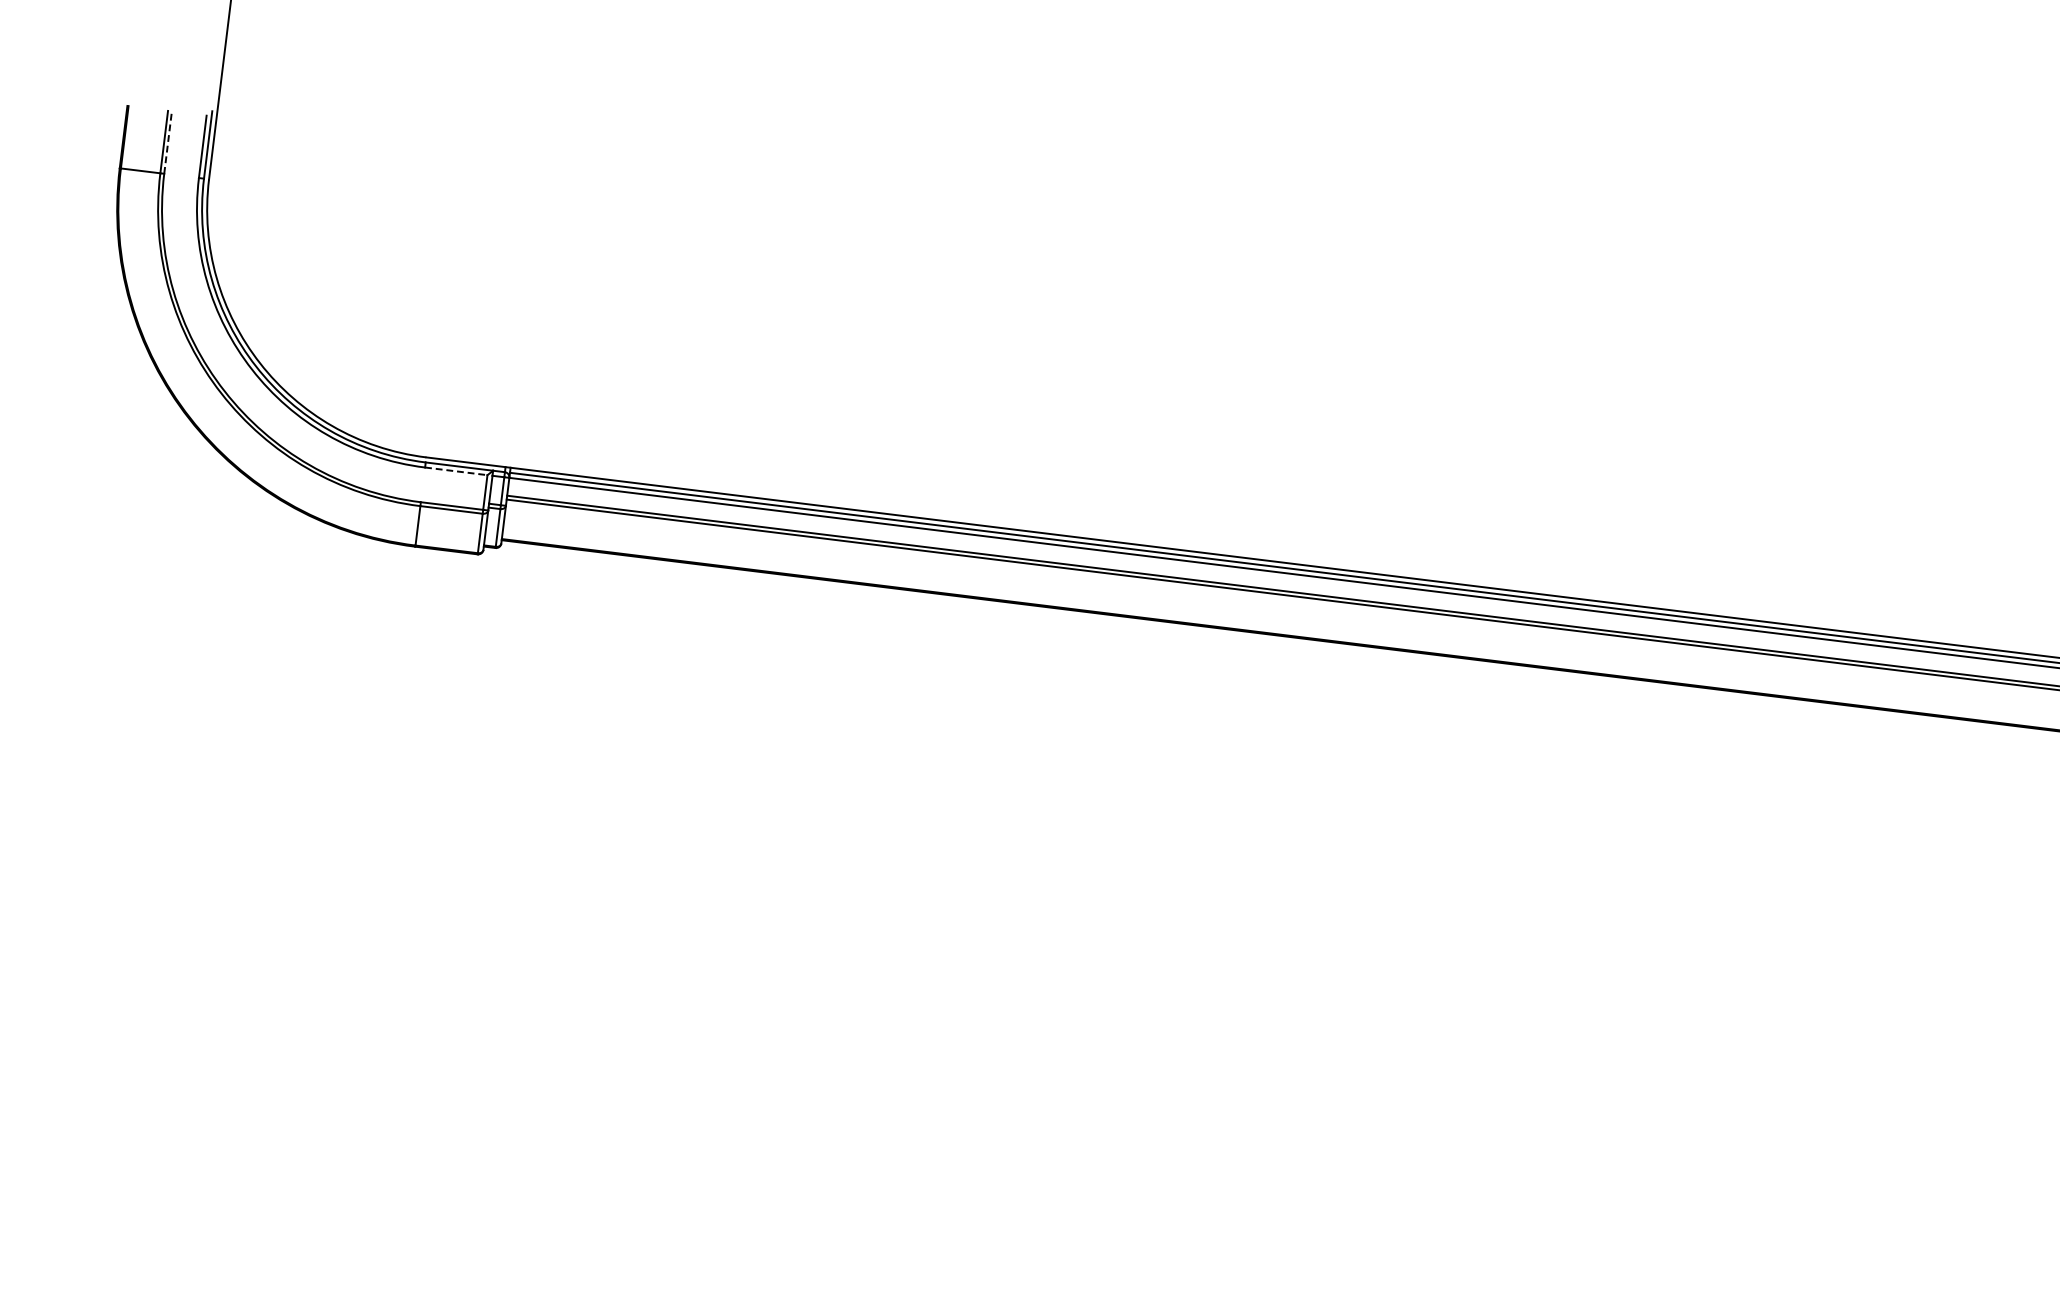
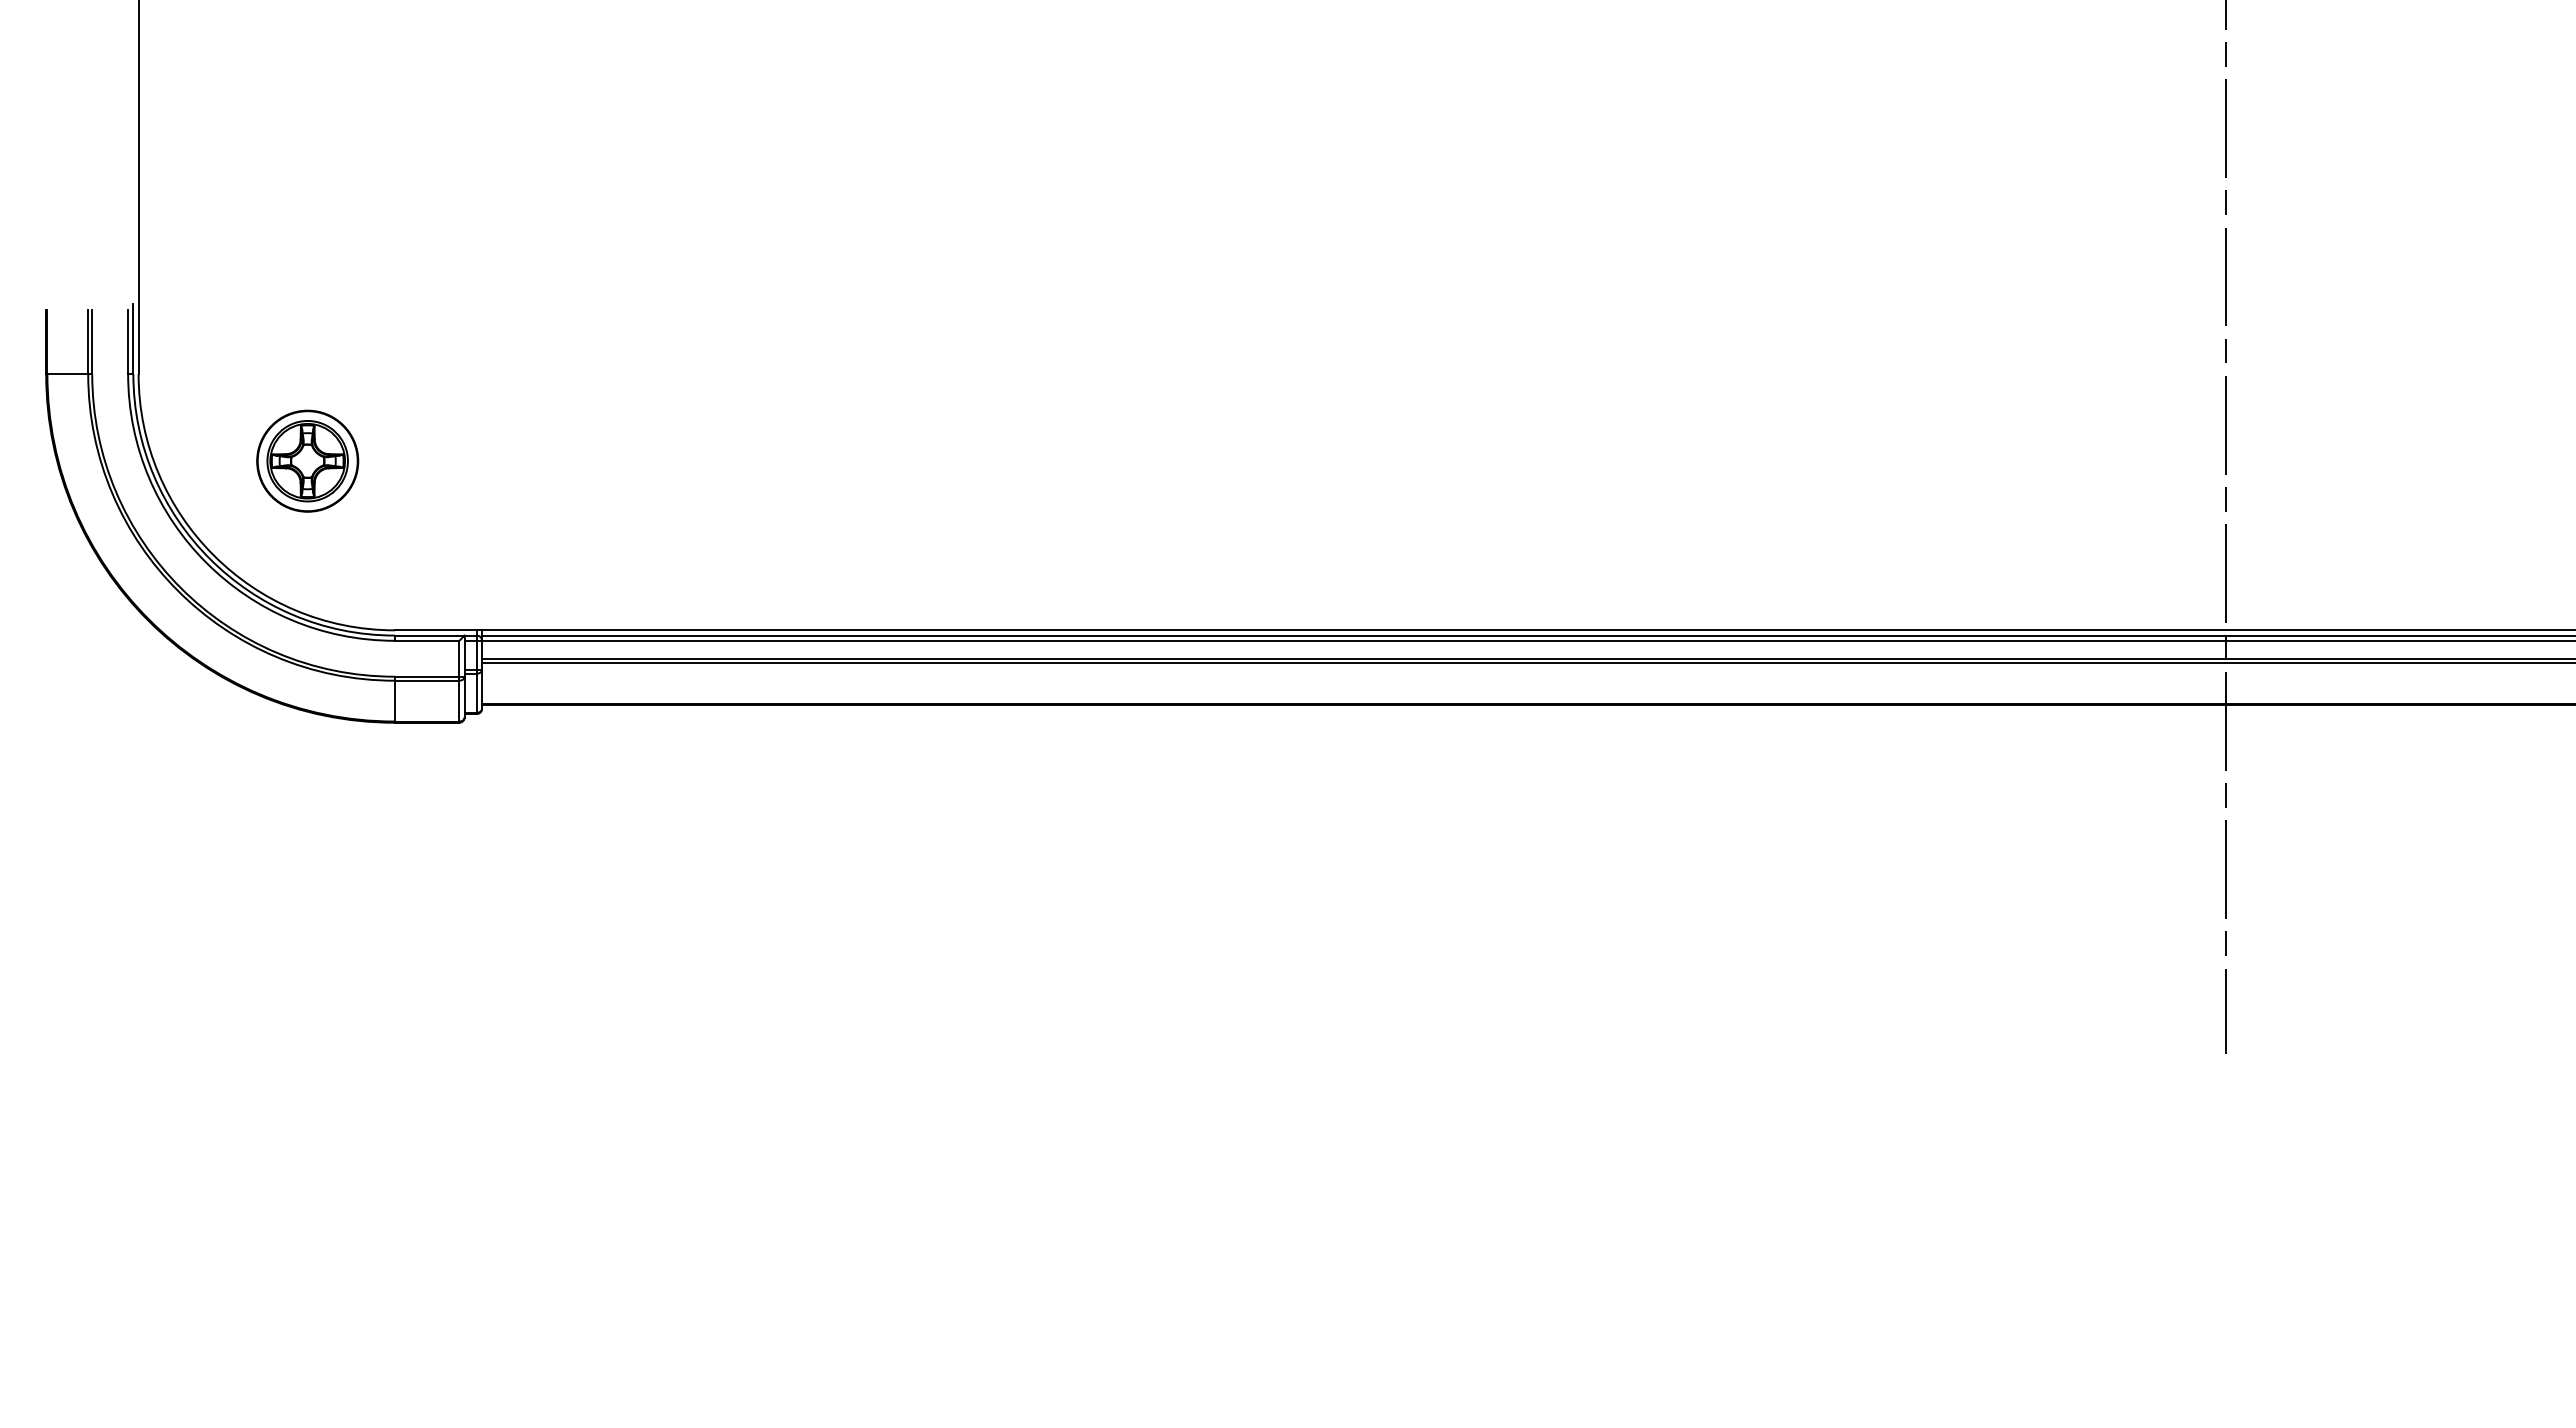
line: (168, 142) -> (92, 341), dashed -> solid
part: (362, 282) -> (307, 460), added
line: (456, 471) -> (427, 640), dashed -> solid

